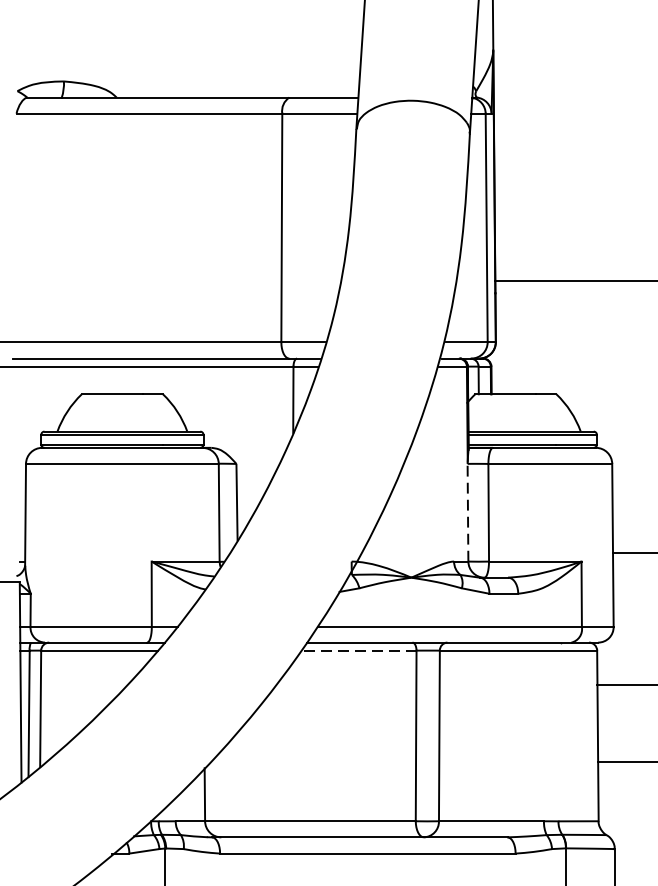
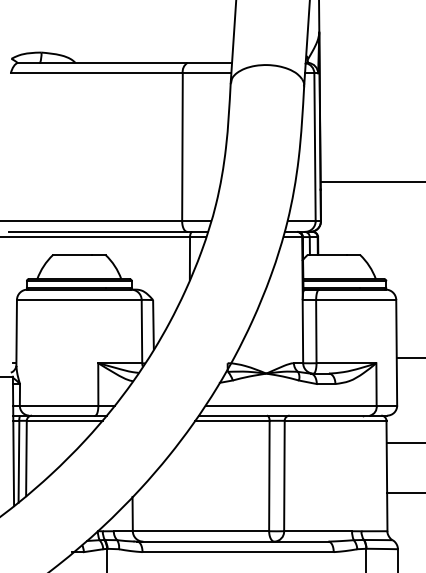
line: (467, 512) -> (302, 331), dashed -> solid
line: (357, 650) -> (231, 420), dashed -> solid

